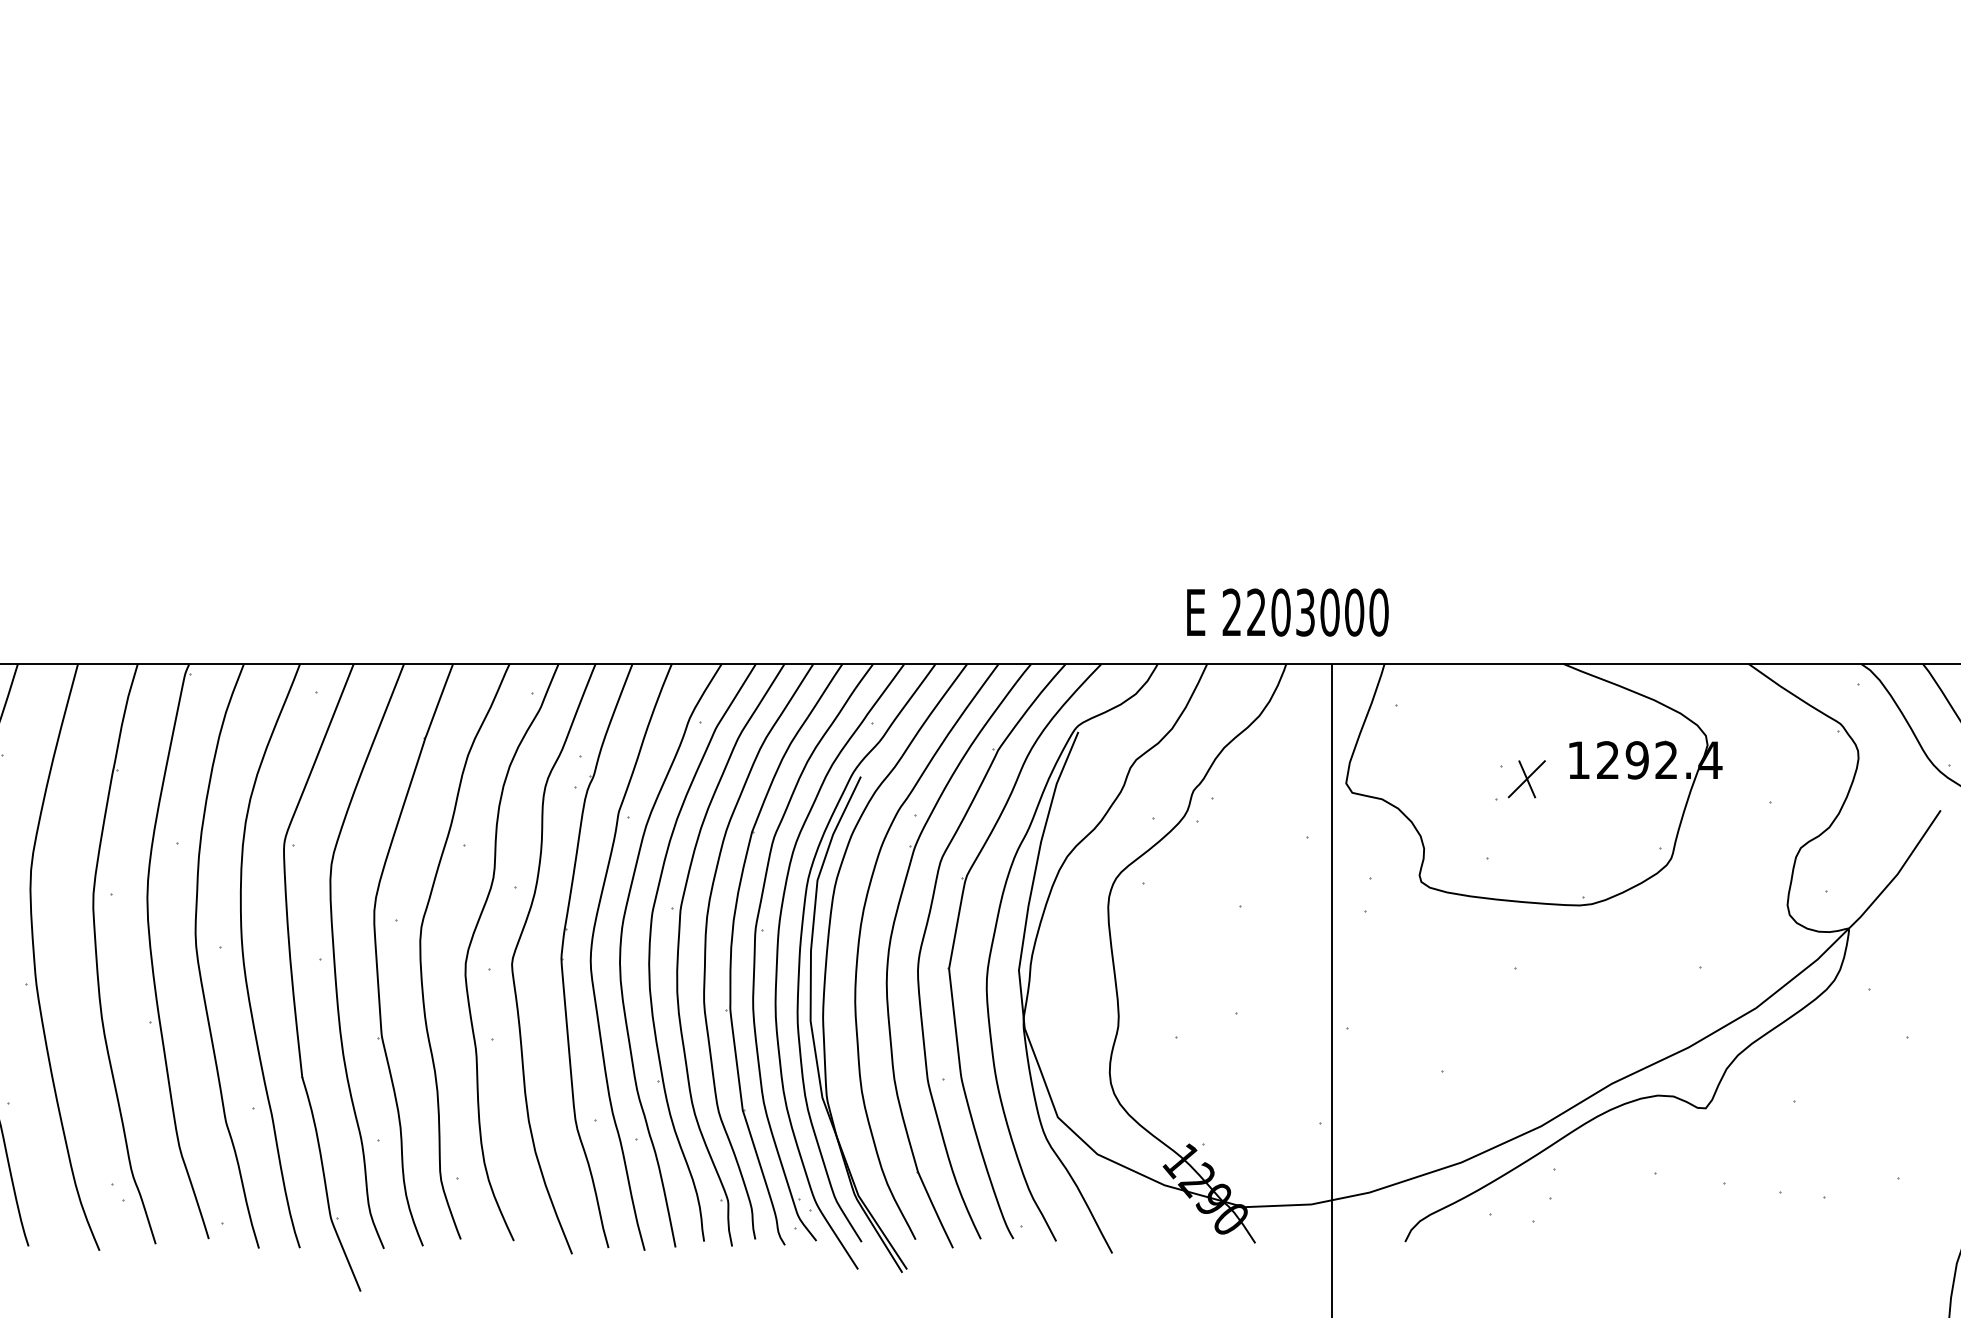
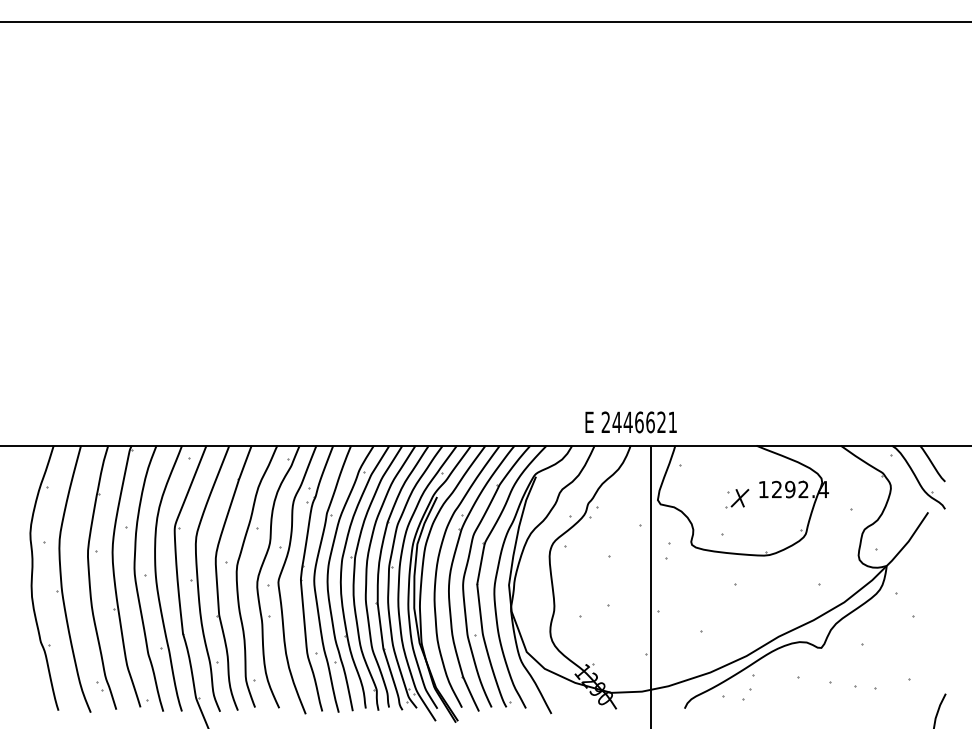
text: (1316, 612) -> (644, 422), 2203000 -> 2446621

